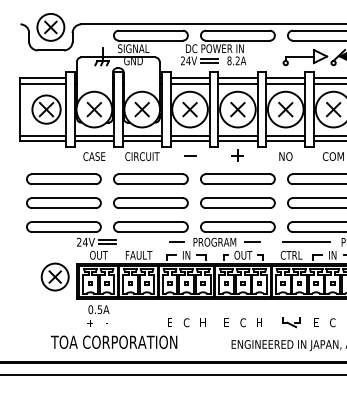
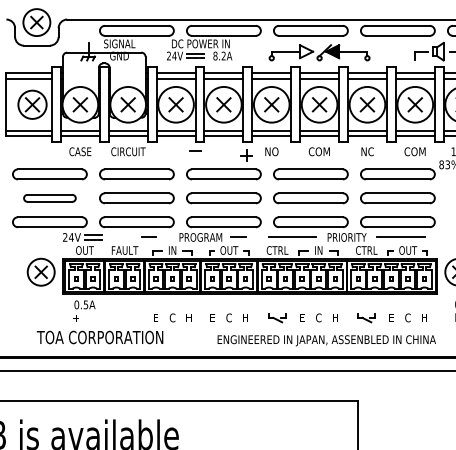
line: (190, 155) -> (195, 150), moved
part: (237, 155) -> (246, 155), moved
part: (63, 203) -> (49, 198), size x0.7
line: (176, 241) -> (148, 236), moved

